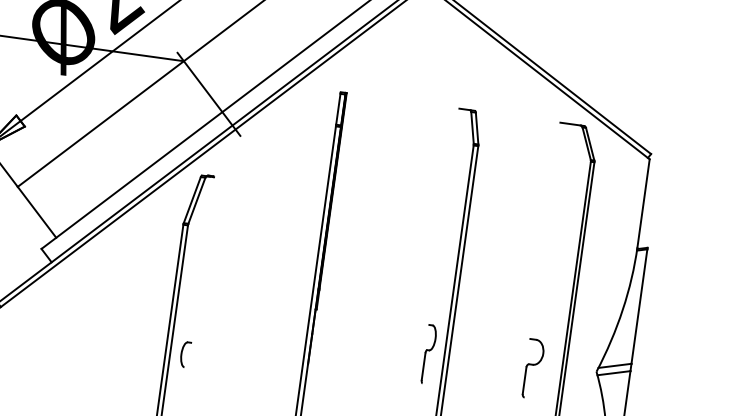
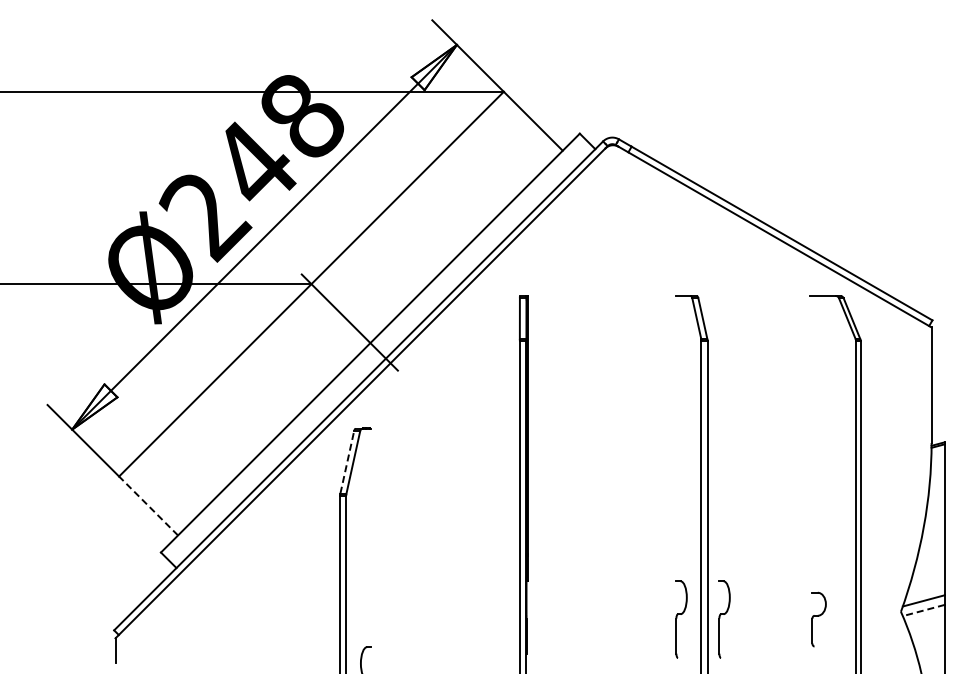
line: (192, 199) -> (347, 461), solid -> dashed
line: (37, 211) -> (148, 505), solid -> dashed
part: (461, 359) -> (724, 619), added
part: (533, 368) -> (818, 619), size x0.7
line: (613, 373) -> (923, 610), solid -> dashed

